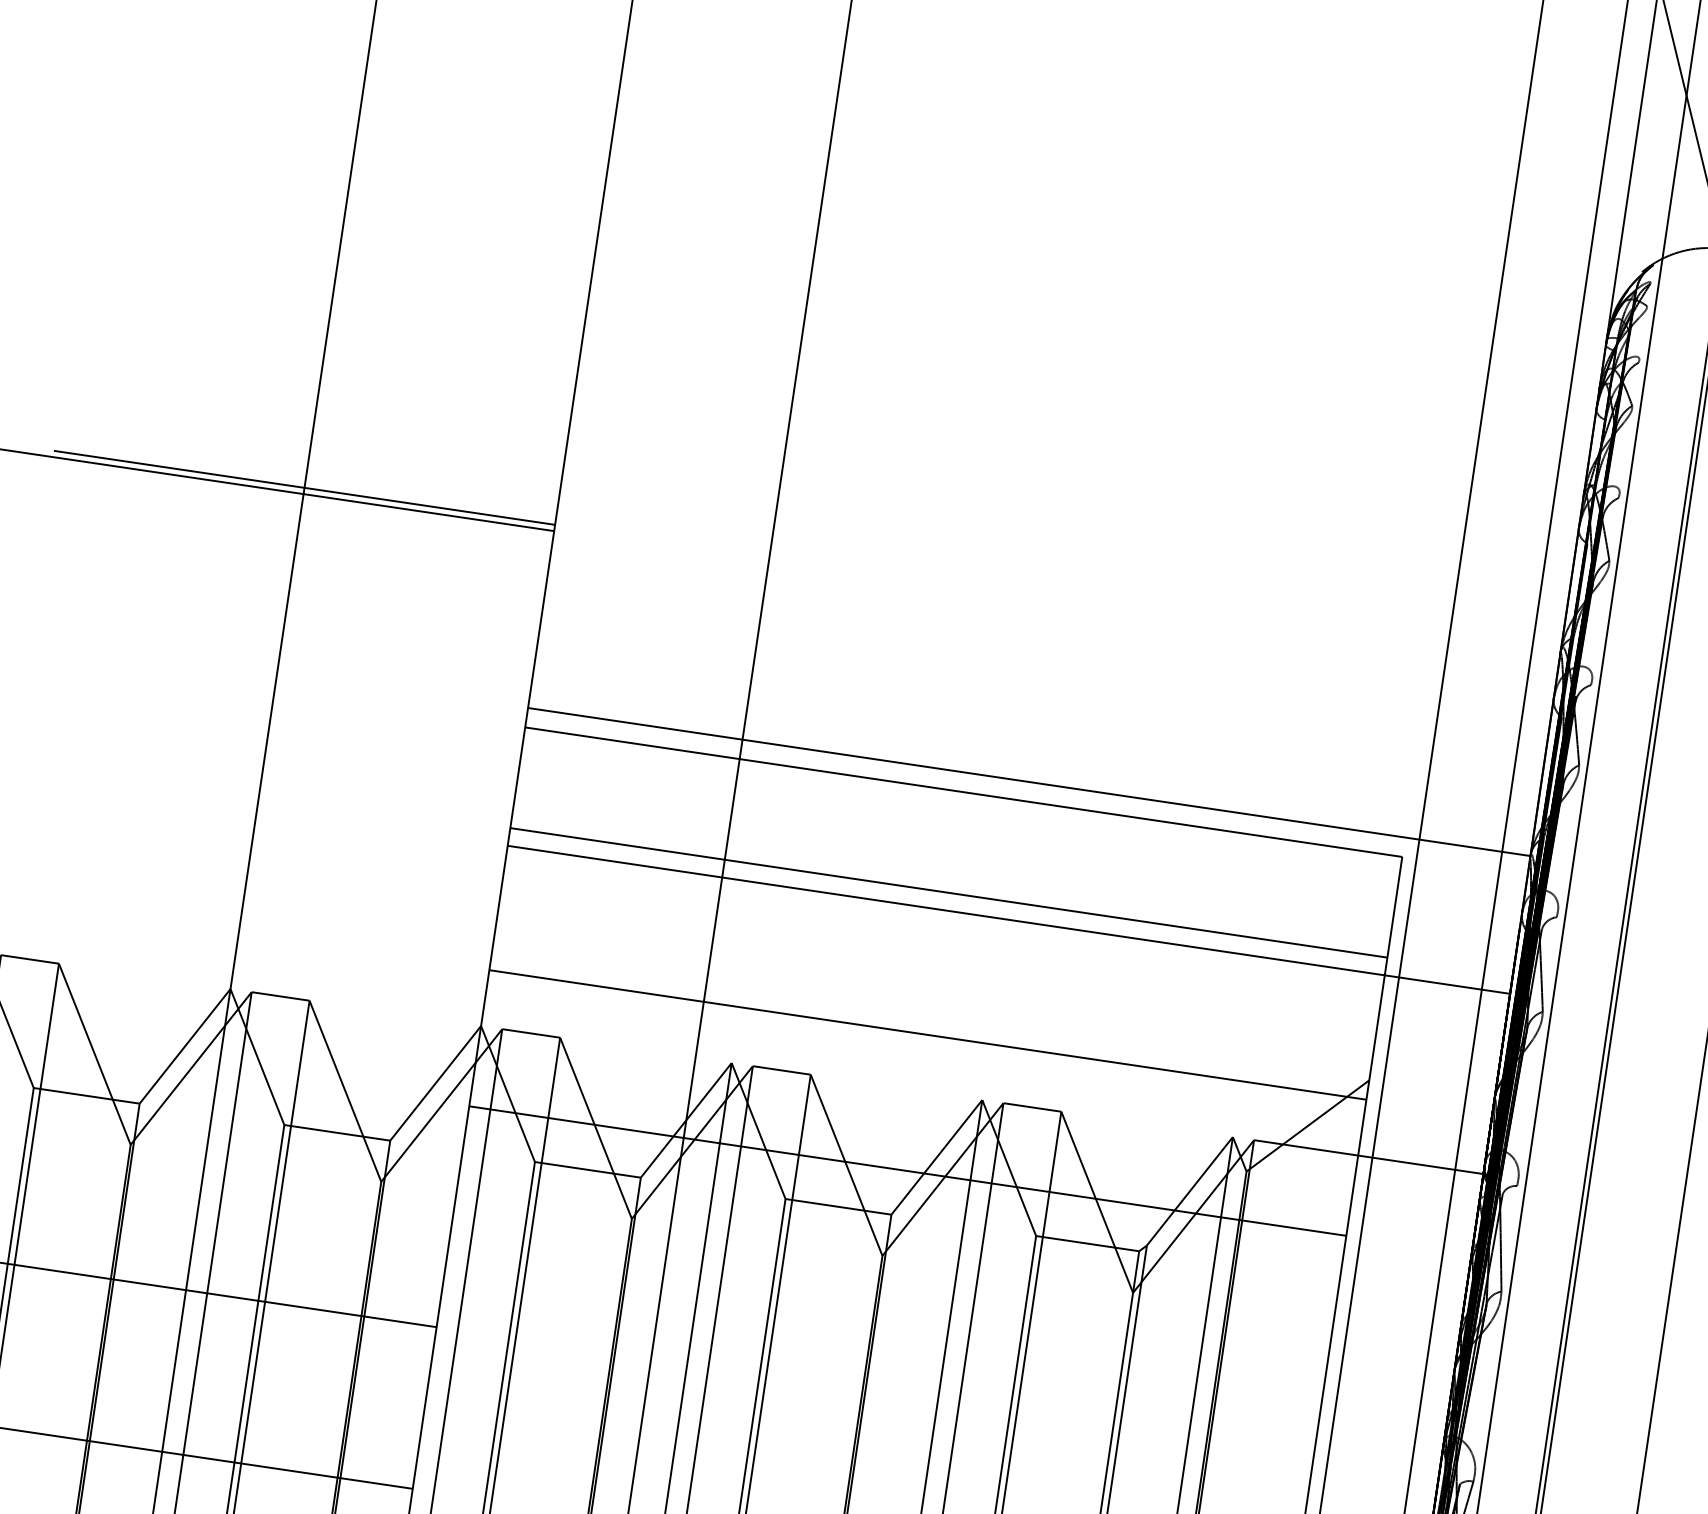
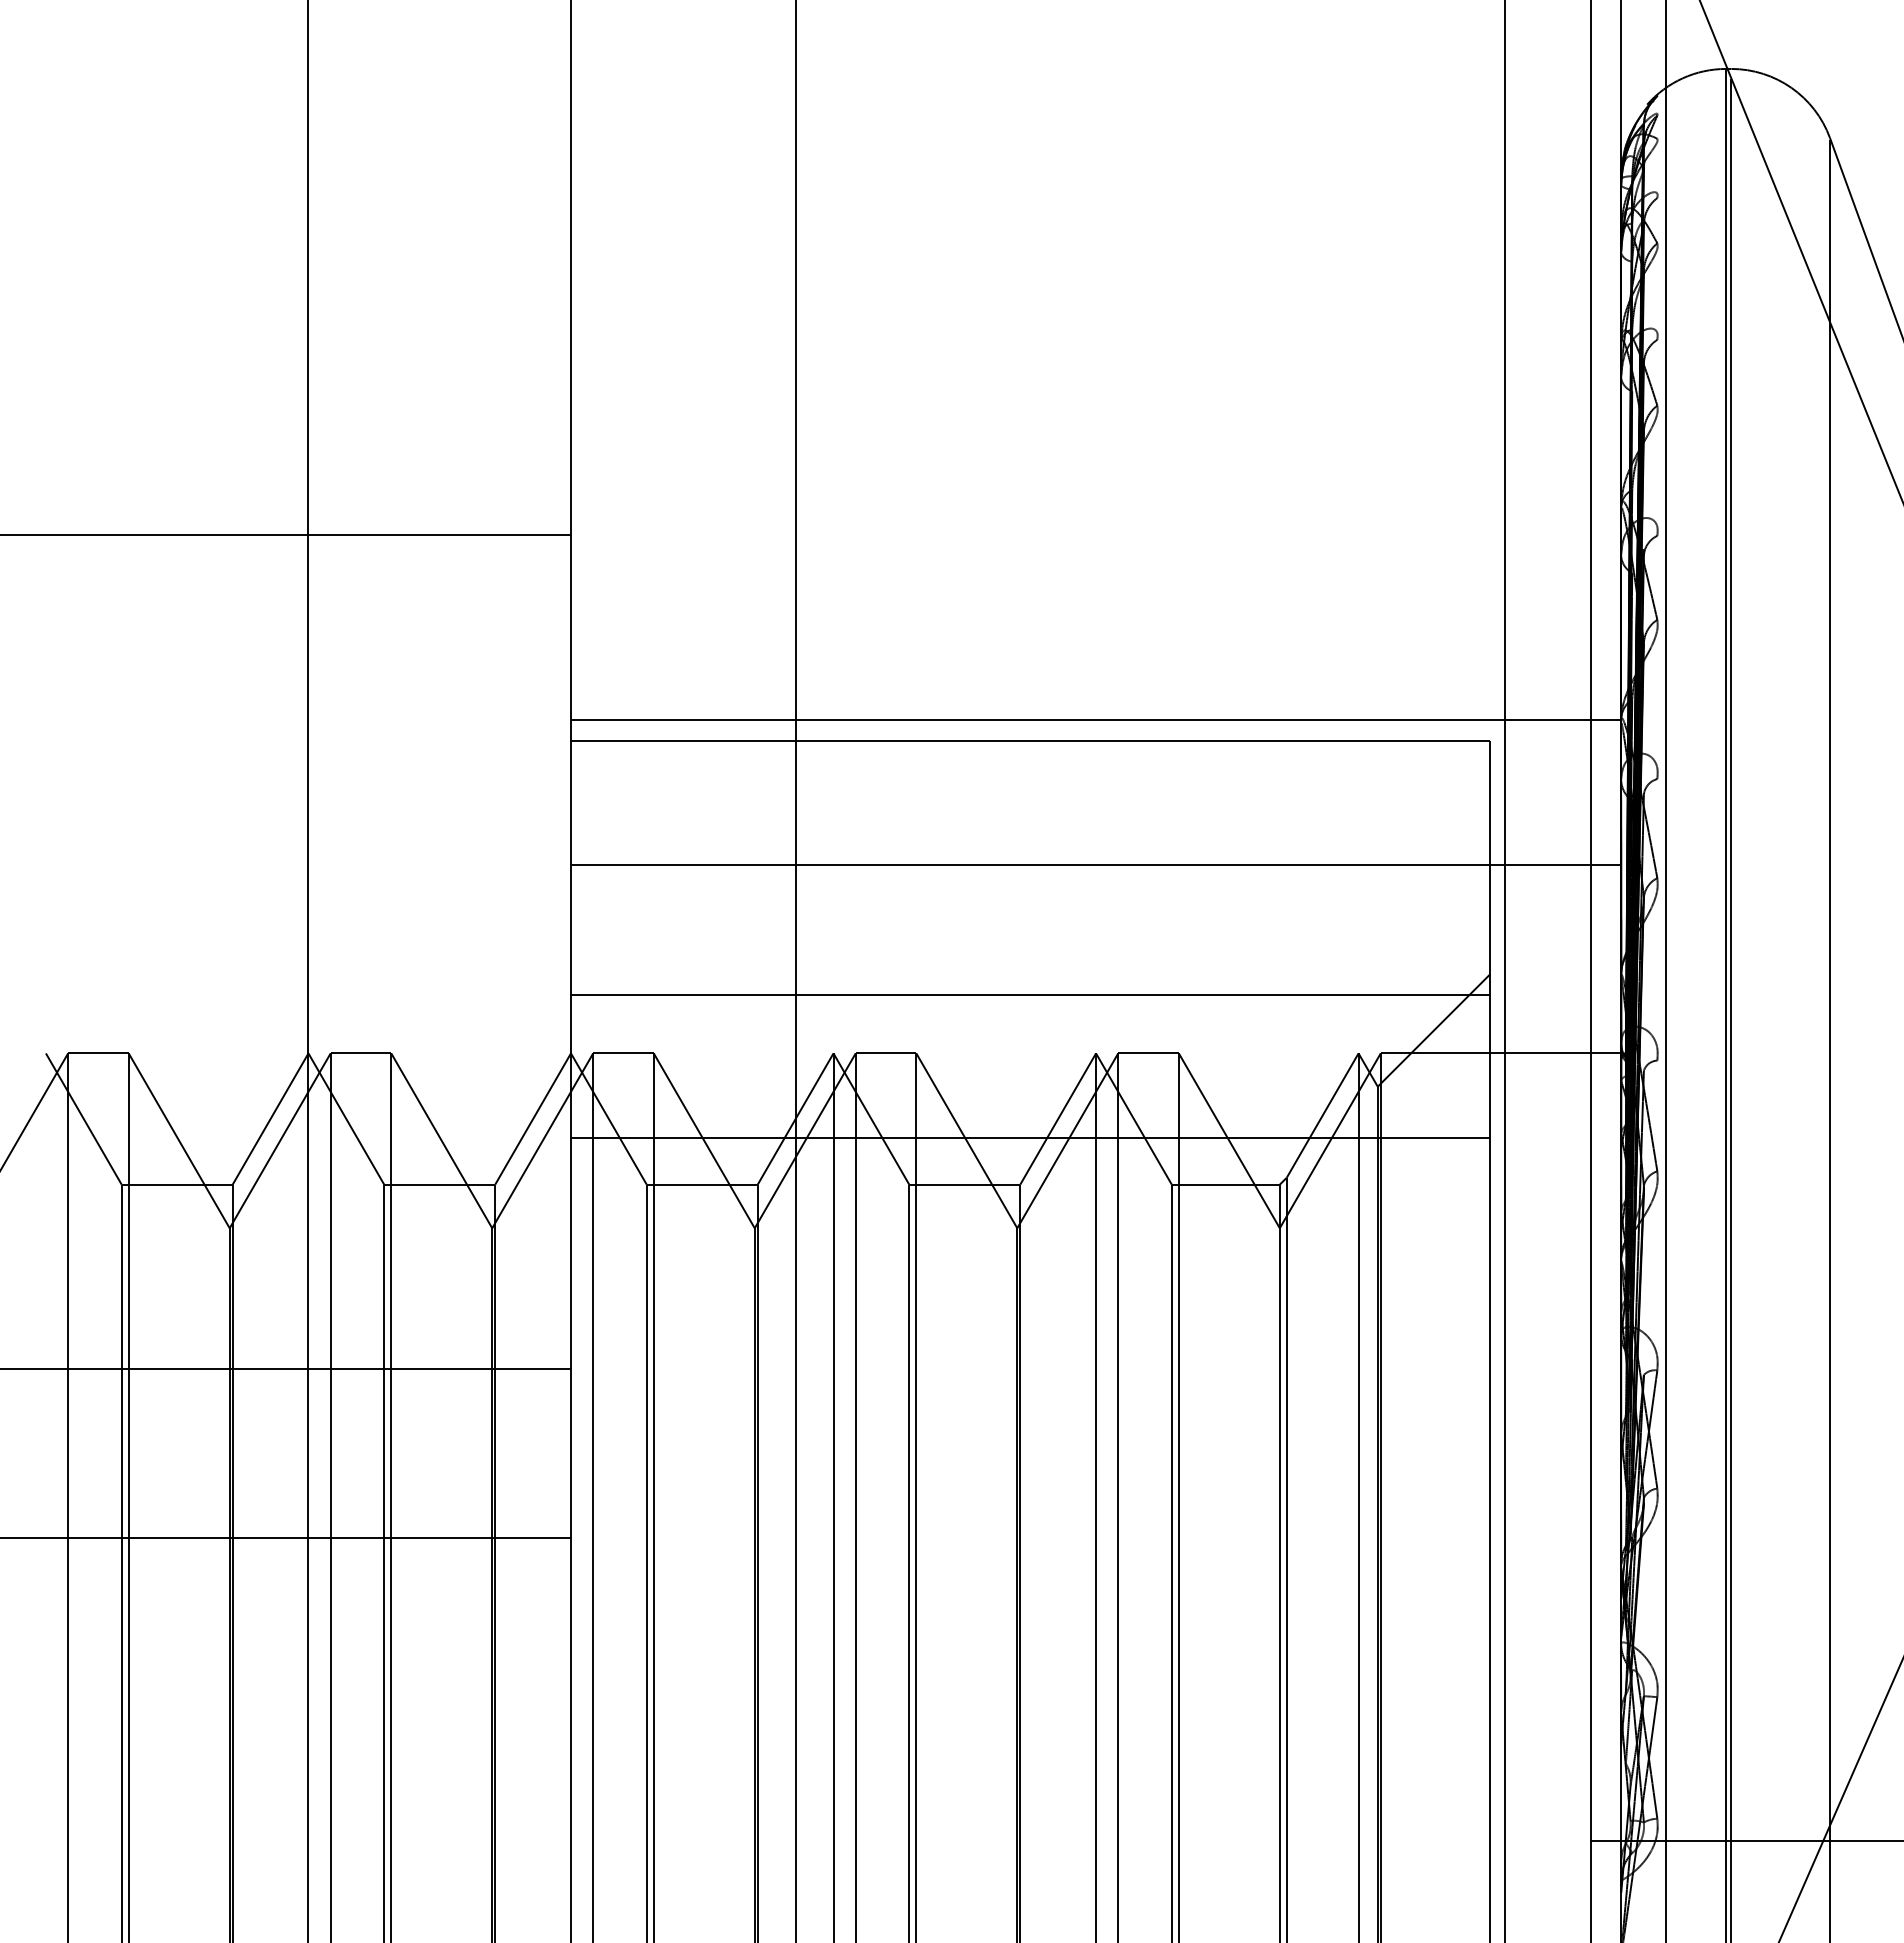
line: (303, 487) -> (307, 528), removed
line: (947, 893) -> (1029, 846), removed

